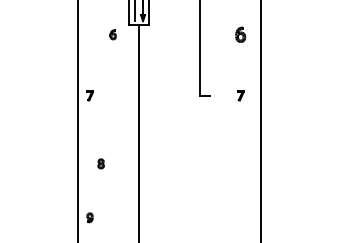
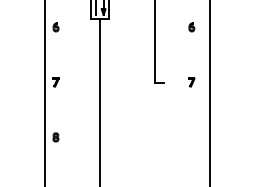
part: (112, 34) -> (55, 27), moved
part: (240, 34) -> (191, 27), size x0.62
part: (100, 163) -> (55, 137), moved

